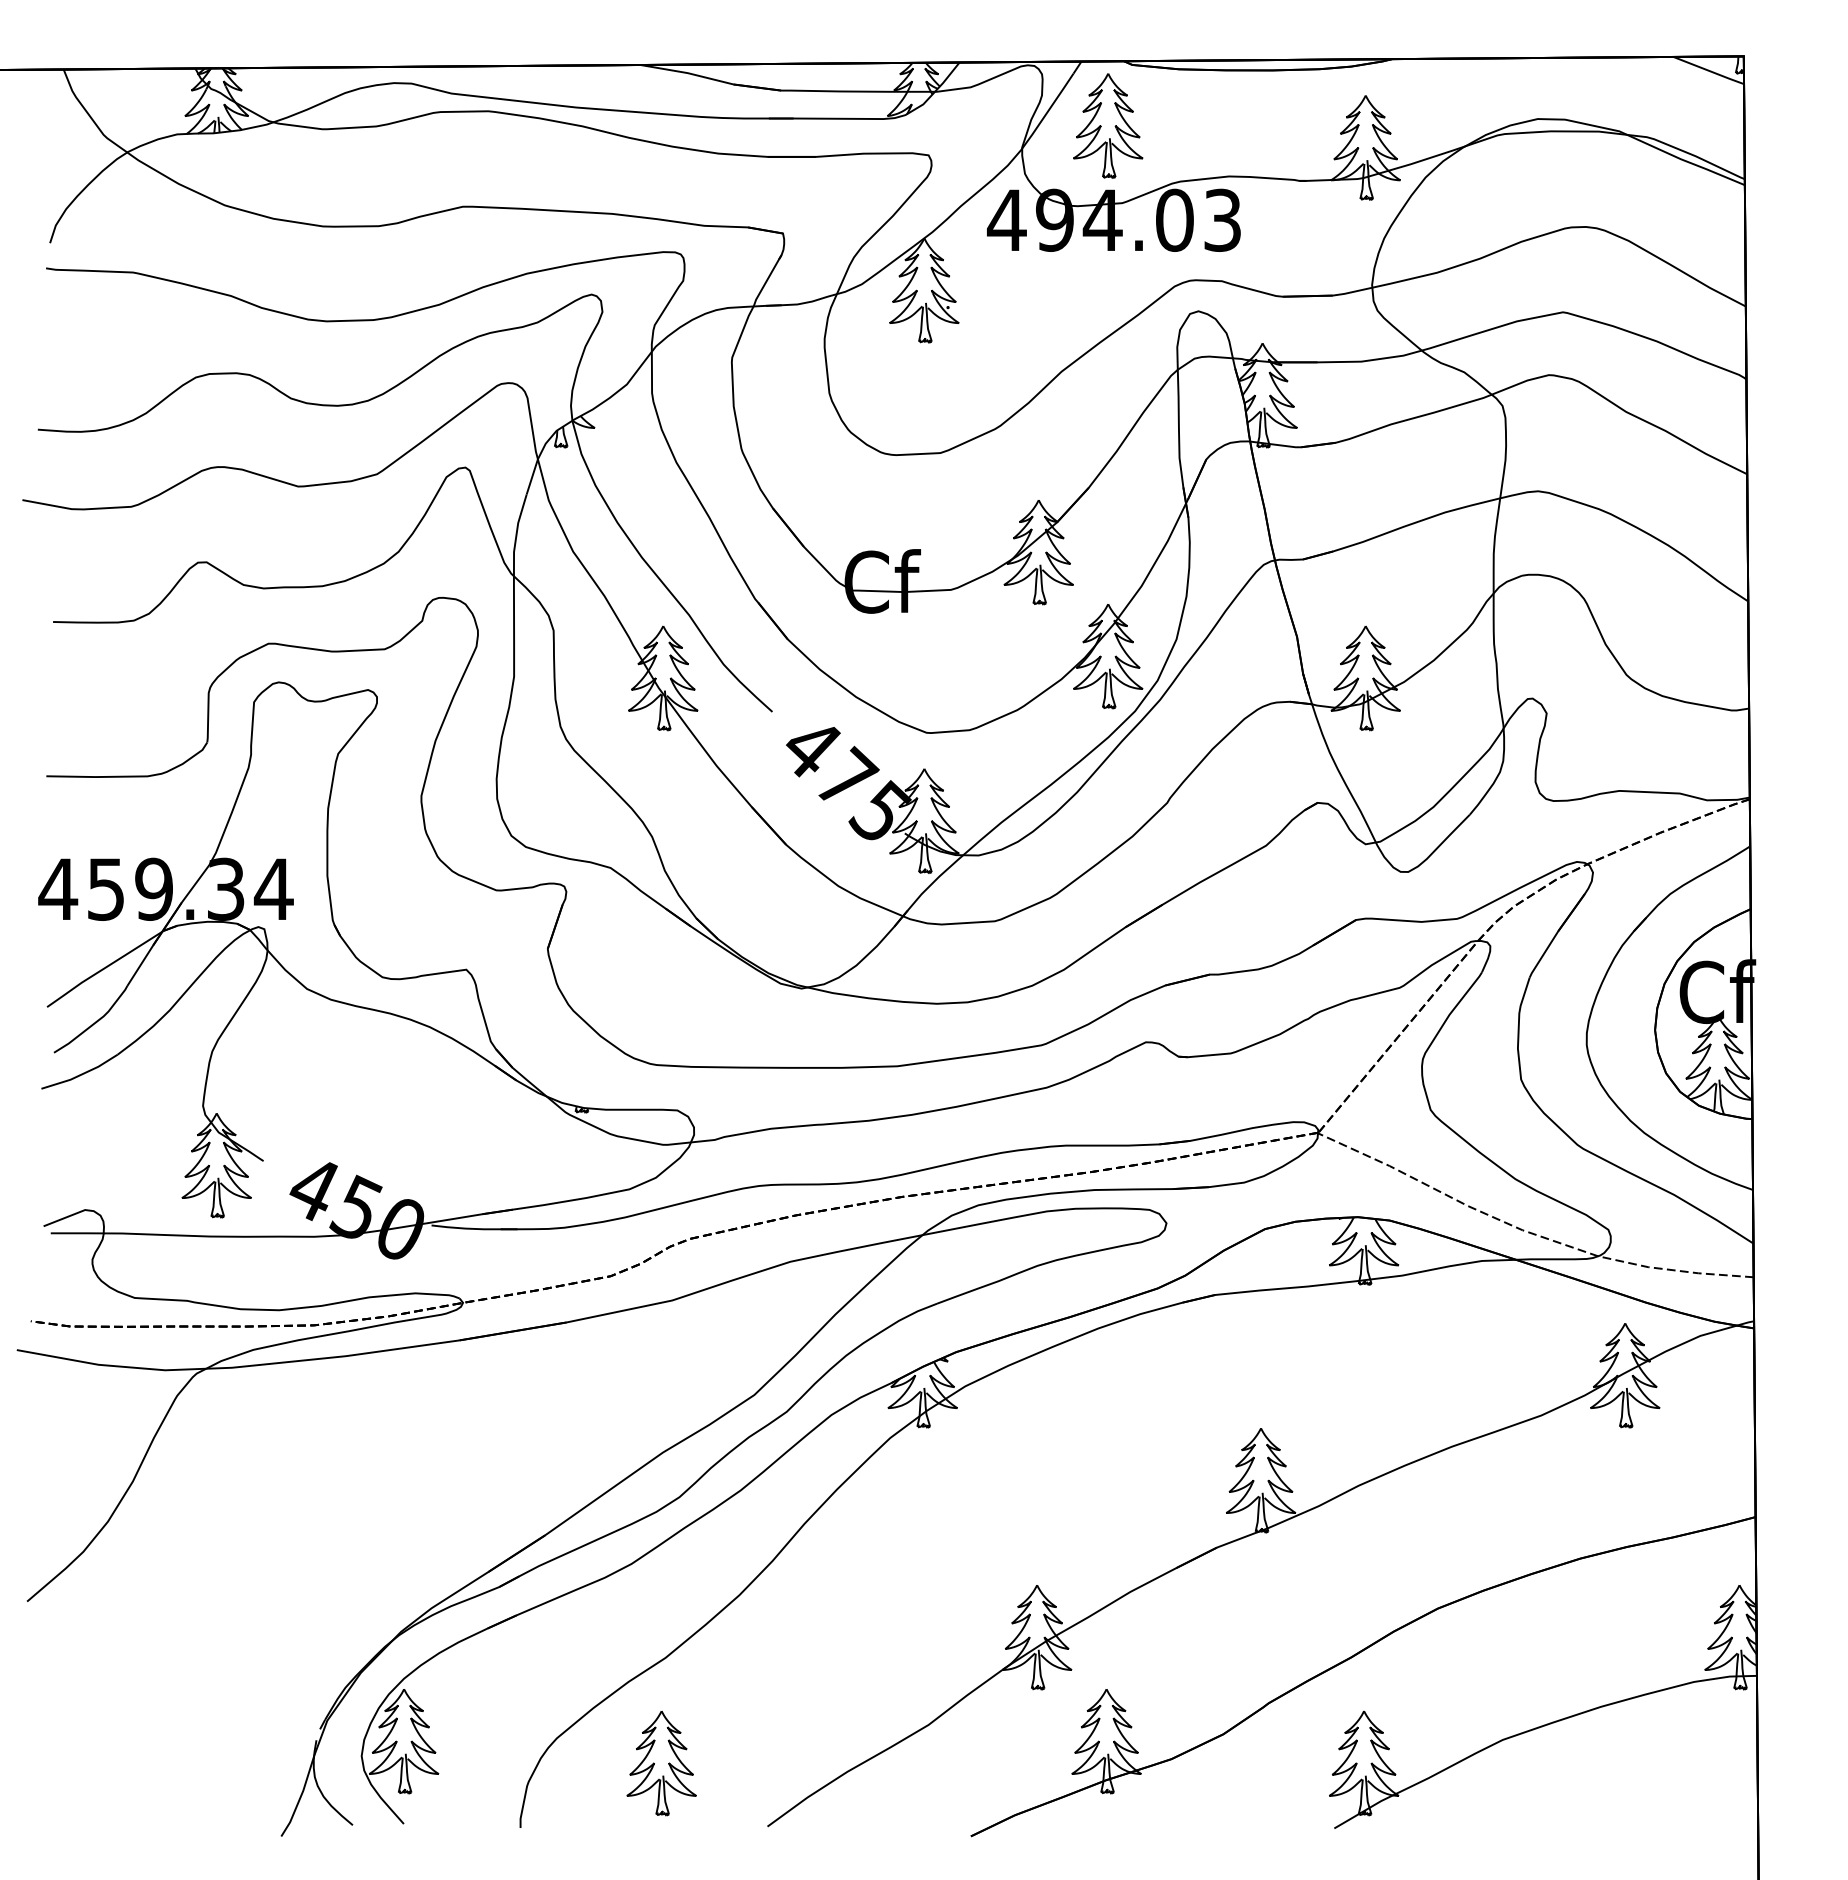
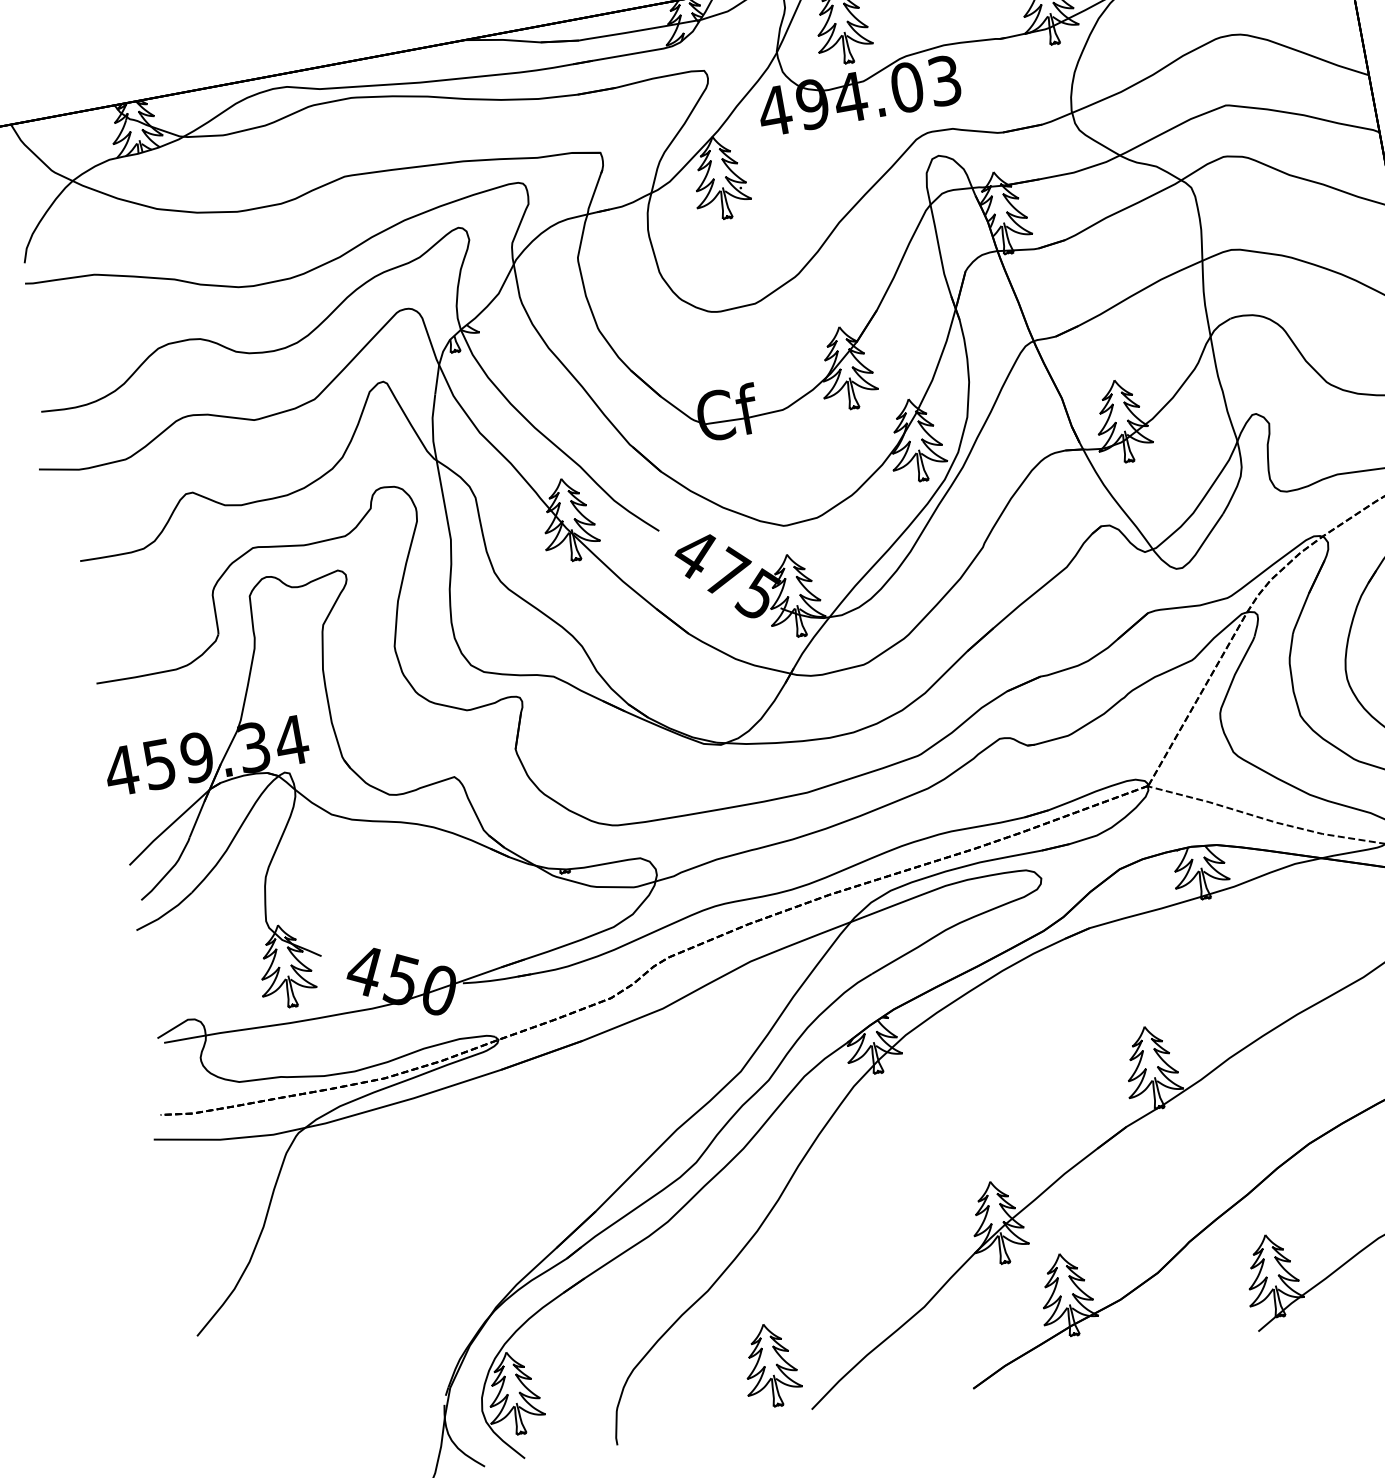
part: (661, 1763) -> (770, 1365), moved

